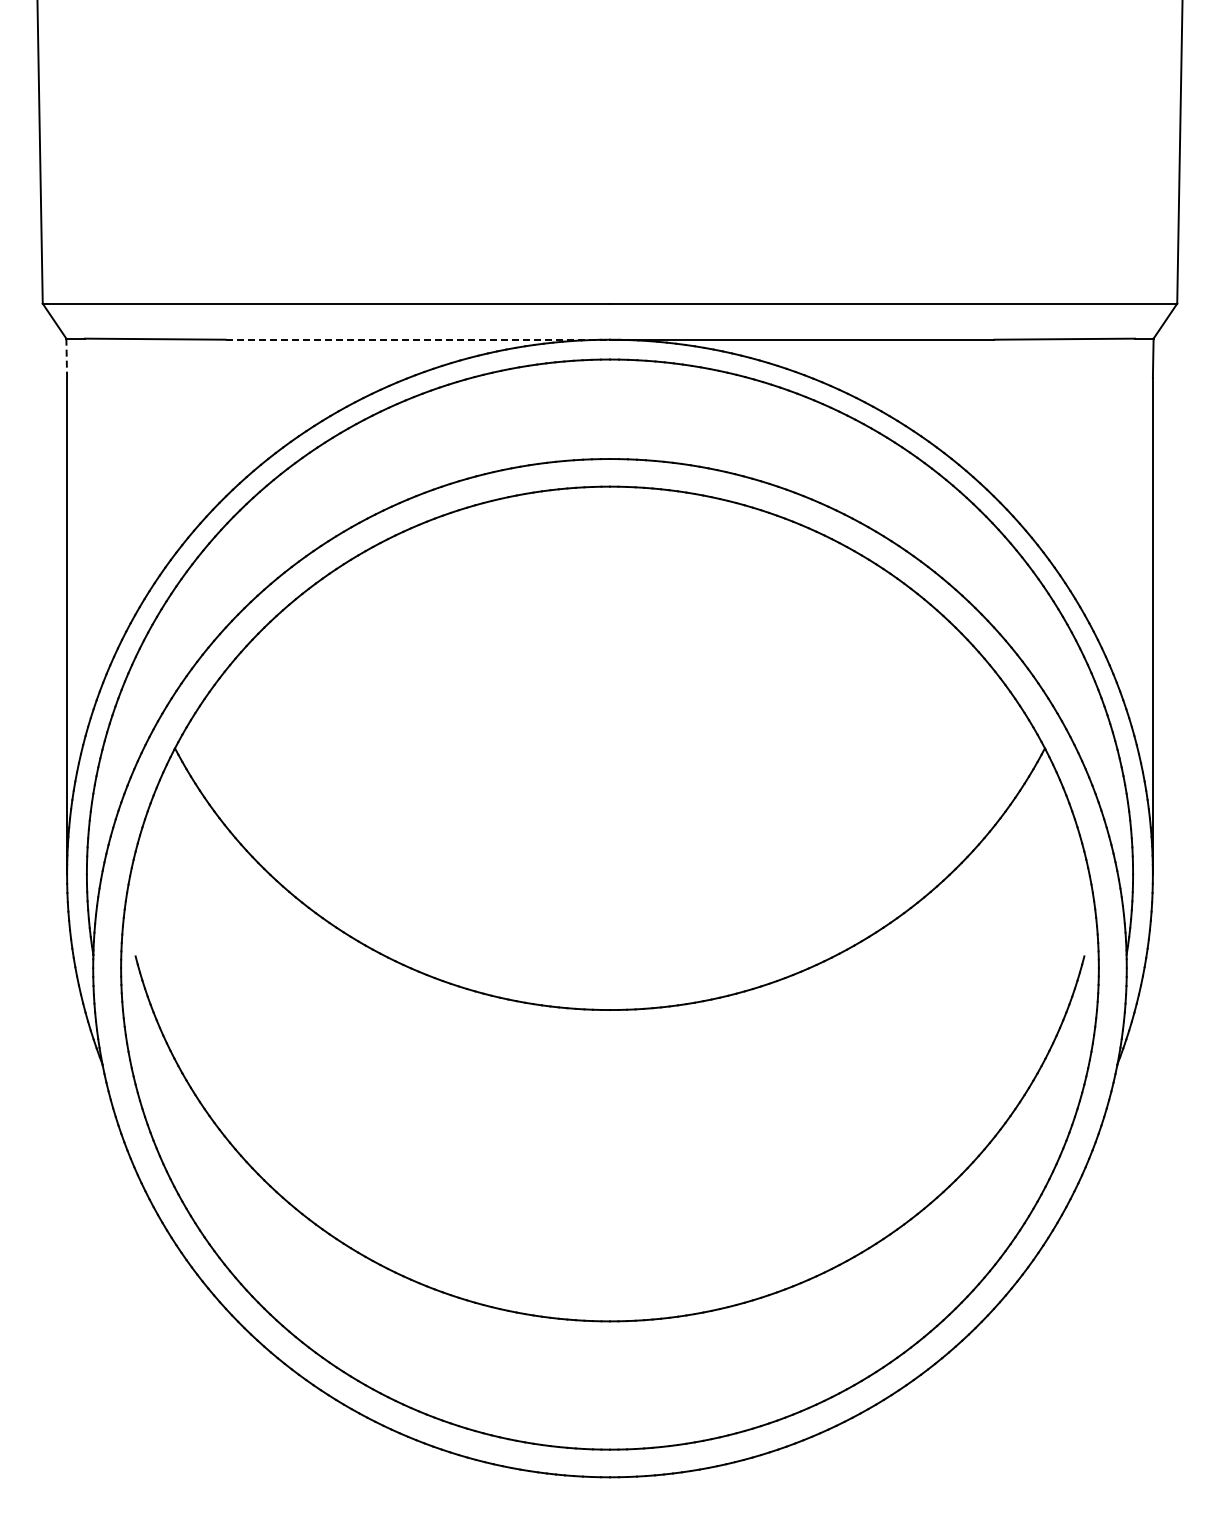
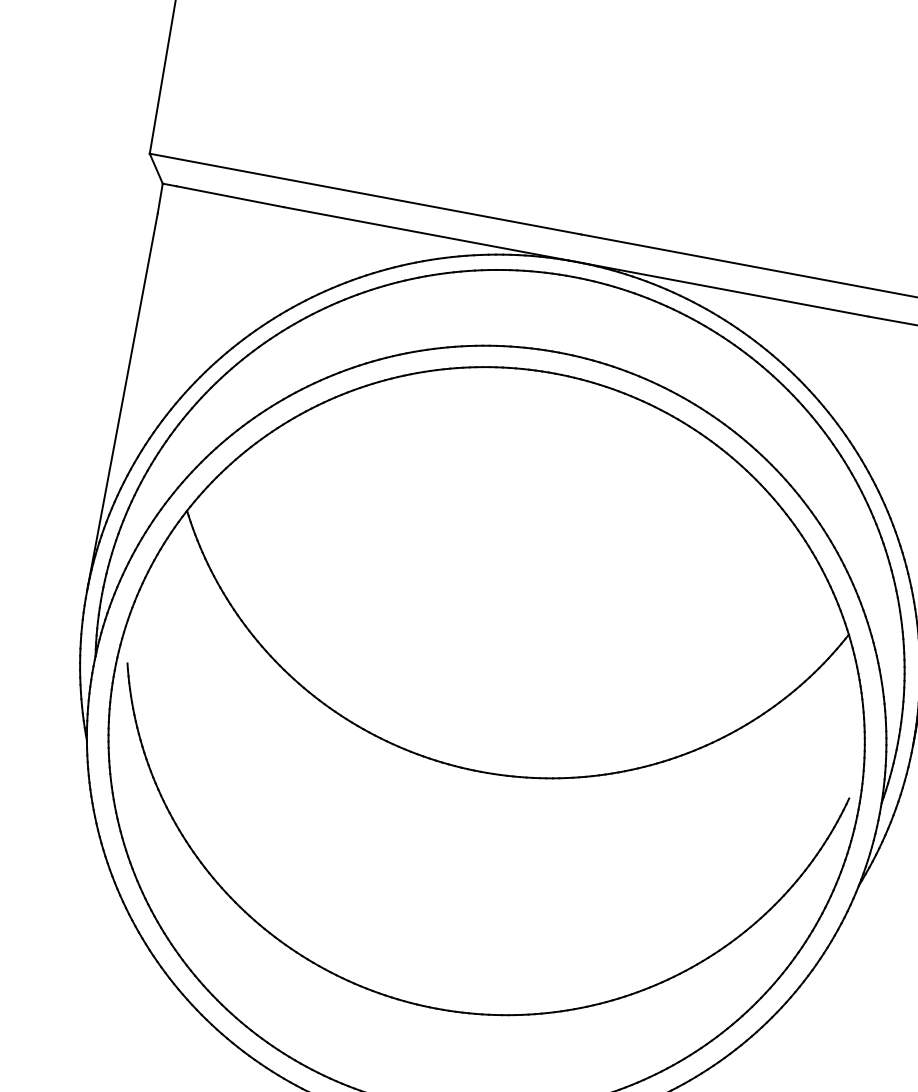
line: (418, 339) -> (430, 234), dashed -> solid
line: (66, 358) -> (160, 198), dashed -> solid

